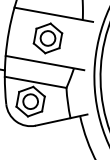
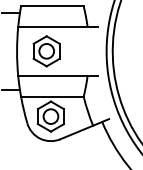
part: (47, 38) -> (46, 51), moved

